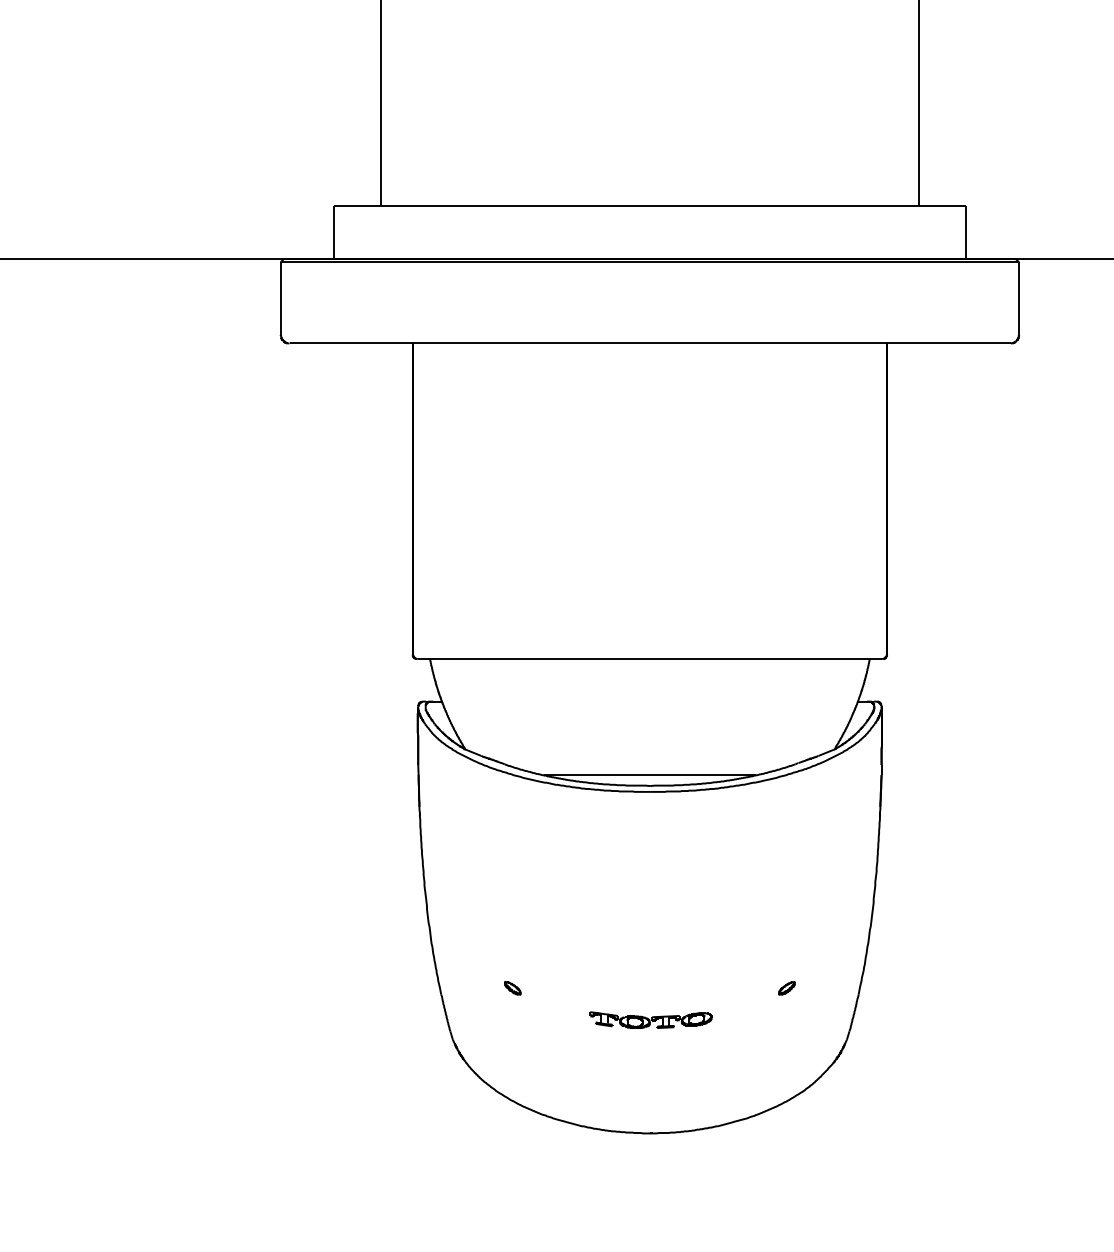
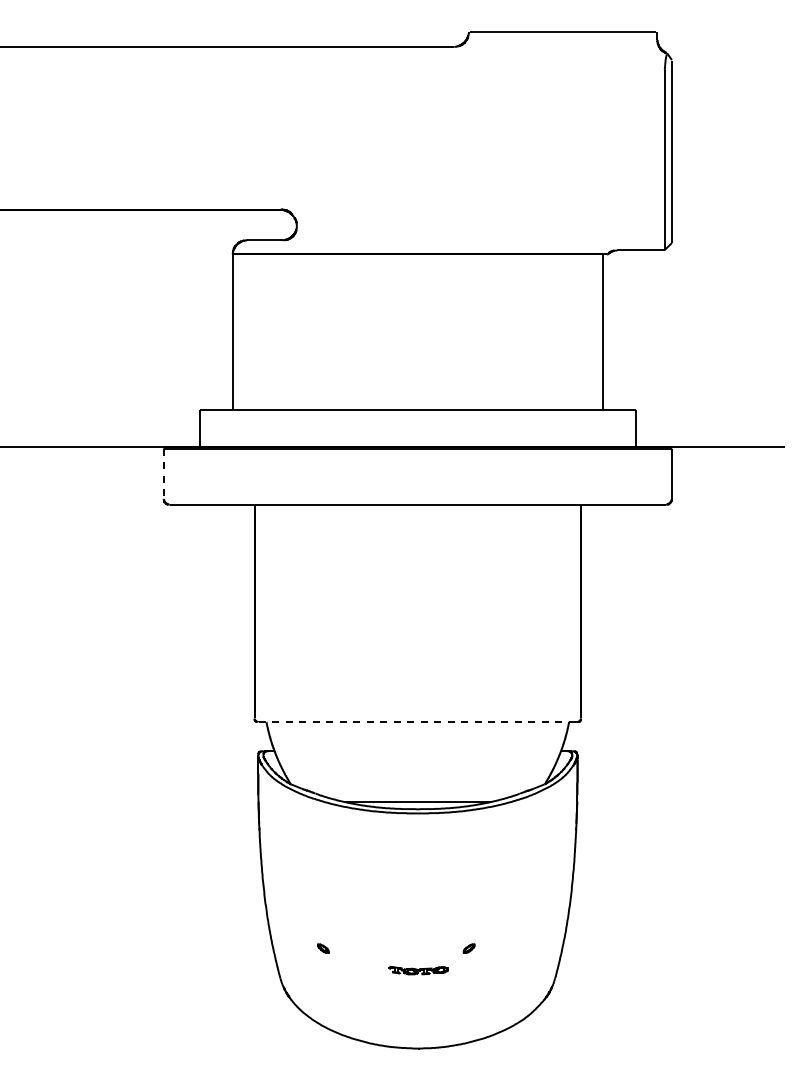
line: (280, 299) -> (163, 474), solid -> dashed
line: (648, 659) -> (416, 722), solid -> dashed
part: (786, 988) -> (468, 948), moved
part: (650, 1020) -> (418, 970), size x0.7

